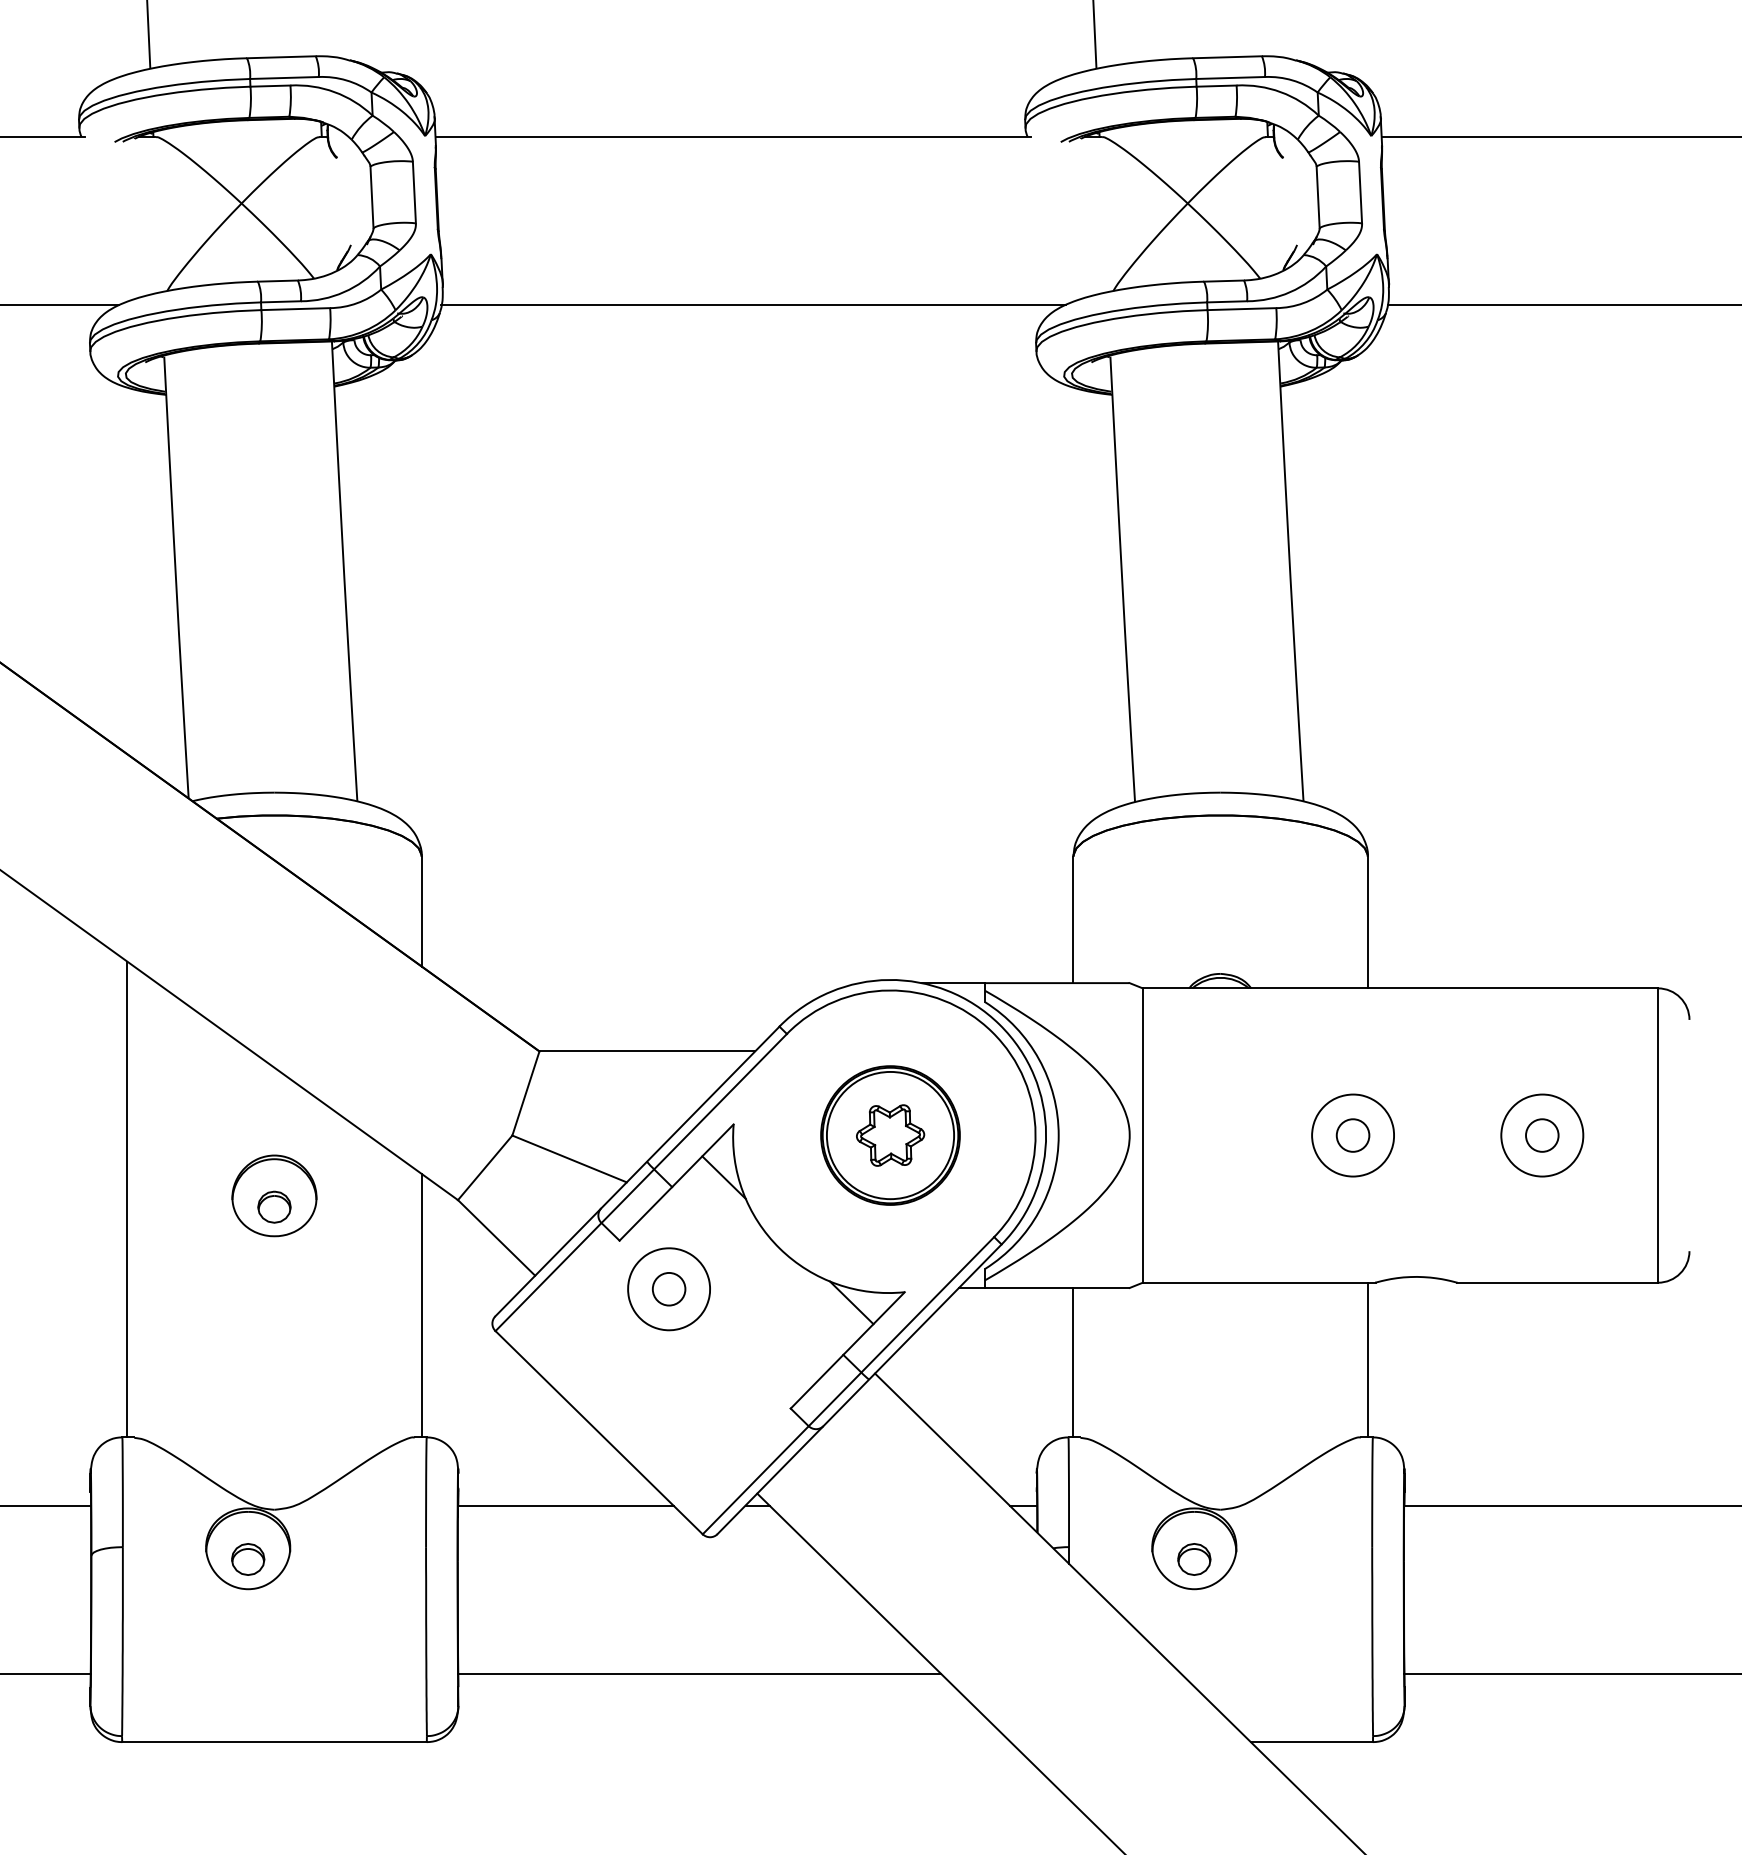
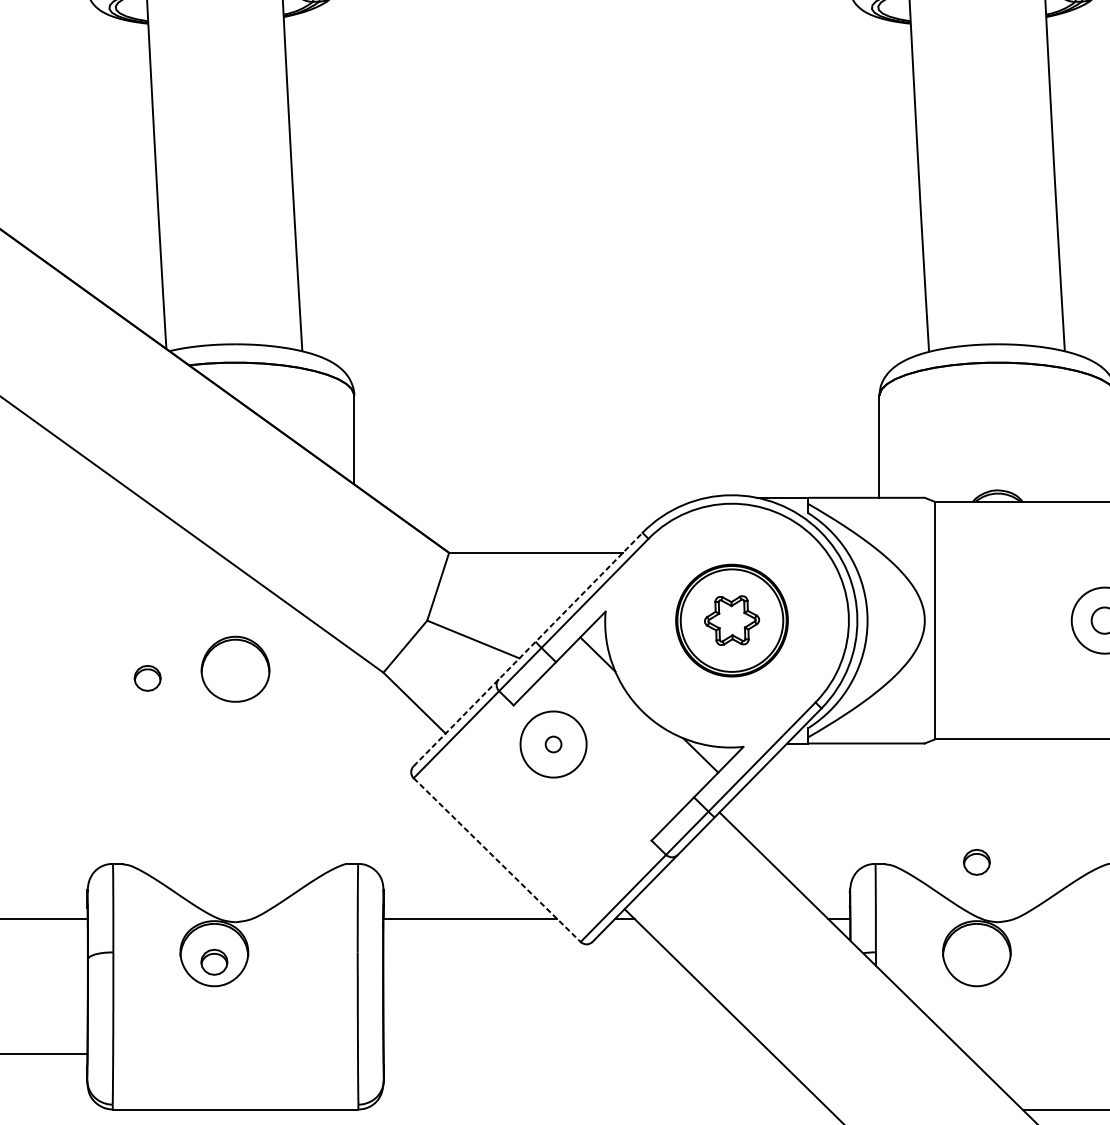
line: (637, 1171) -> (528, 649), solid -> dashed
line: (127, 1199) -> (117, 672), removed
part: (274, 1206) -> (147, 677), moved
circle: (668, 1288) -> (553, 743), size x0.6
line: (421, 1305) -> (354, 757), removed
line: (1073, 1362) -> (879, 803), removed
line: (599, 1433) -> (497, 860), solid -> dashed
part: (1194, 1559) -> (977, 862), moved
line: (699, 1673) -> (578, 1054), removed

